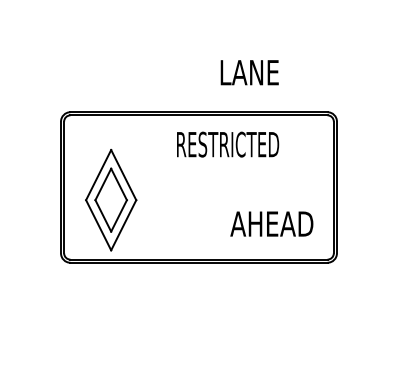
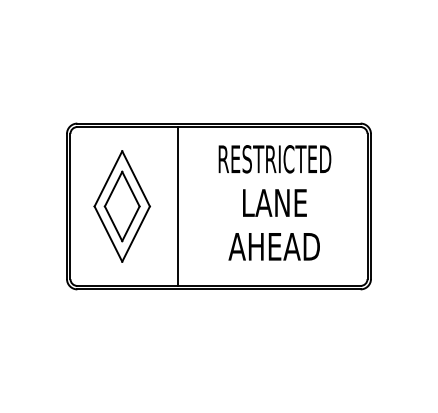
text: (249, 72) -> (274, 202), moved
text: (227, 144) -> (274, 159), moved
line: (161, 187) -> (177, 206), added
part: (110, 200) -> (121, 206), moved
text: (271, 223) -> (273, 246), moved

